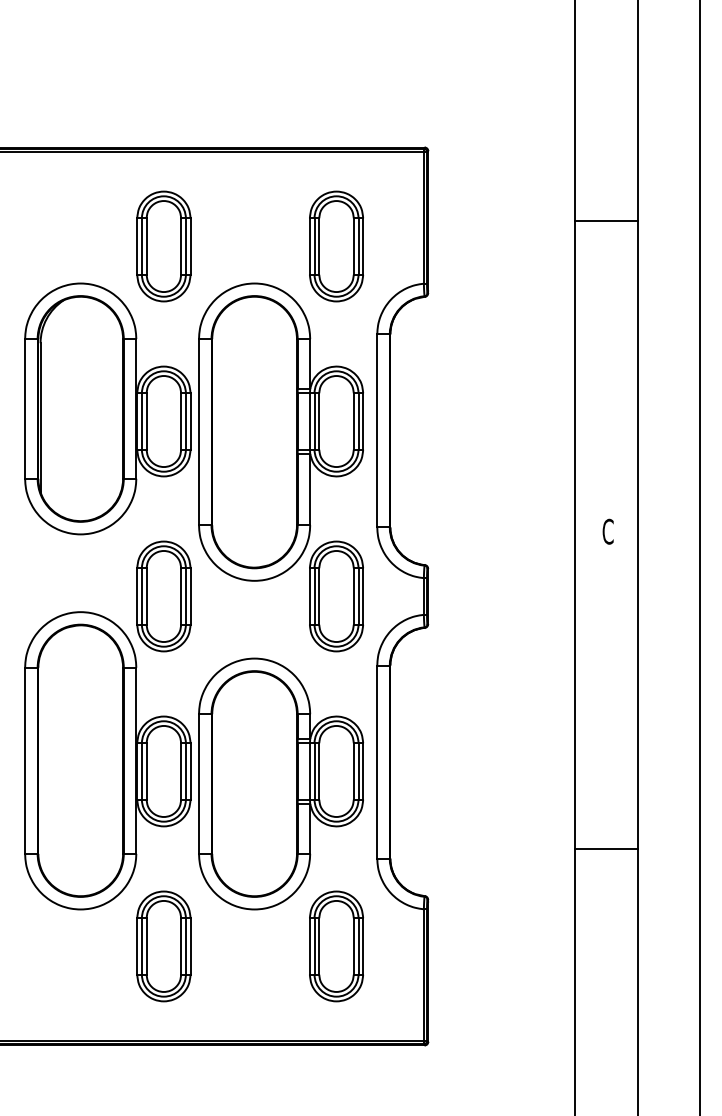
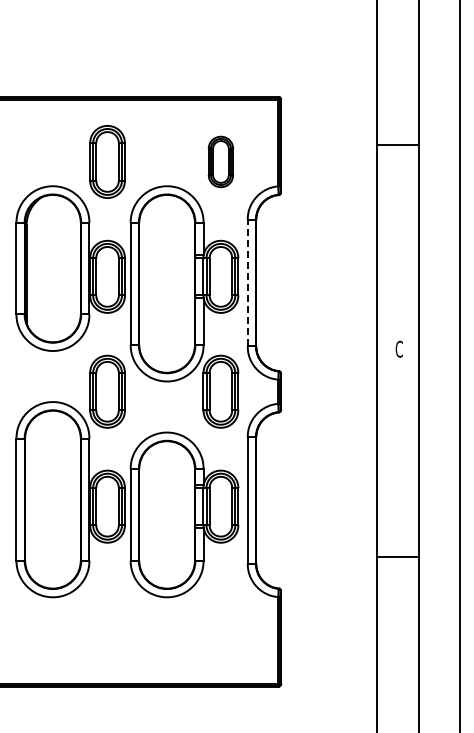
part: (335, 245) -> (220, 161), size x0.7
line: (376, 430) -> (247, 282), solid -> dashed
part: (163, 946) -> (107, 621), removed
part: (335, 946) -> (220, 621), removed

